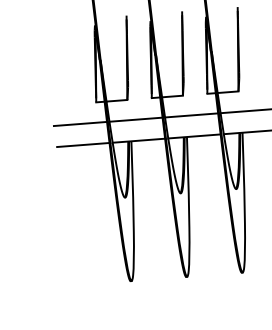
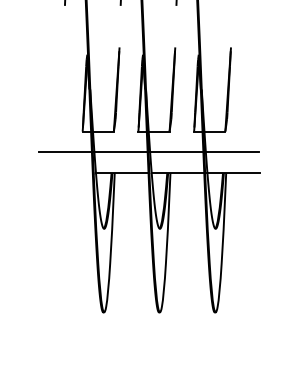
line: (83, 145) -> (66, 173), removed

